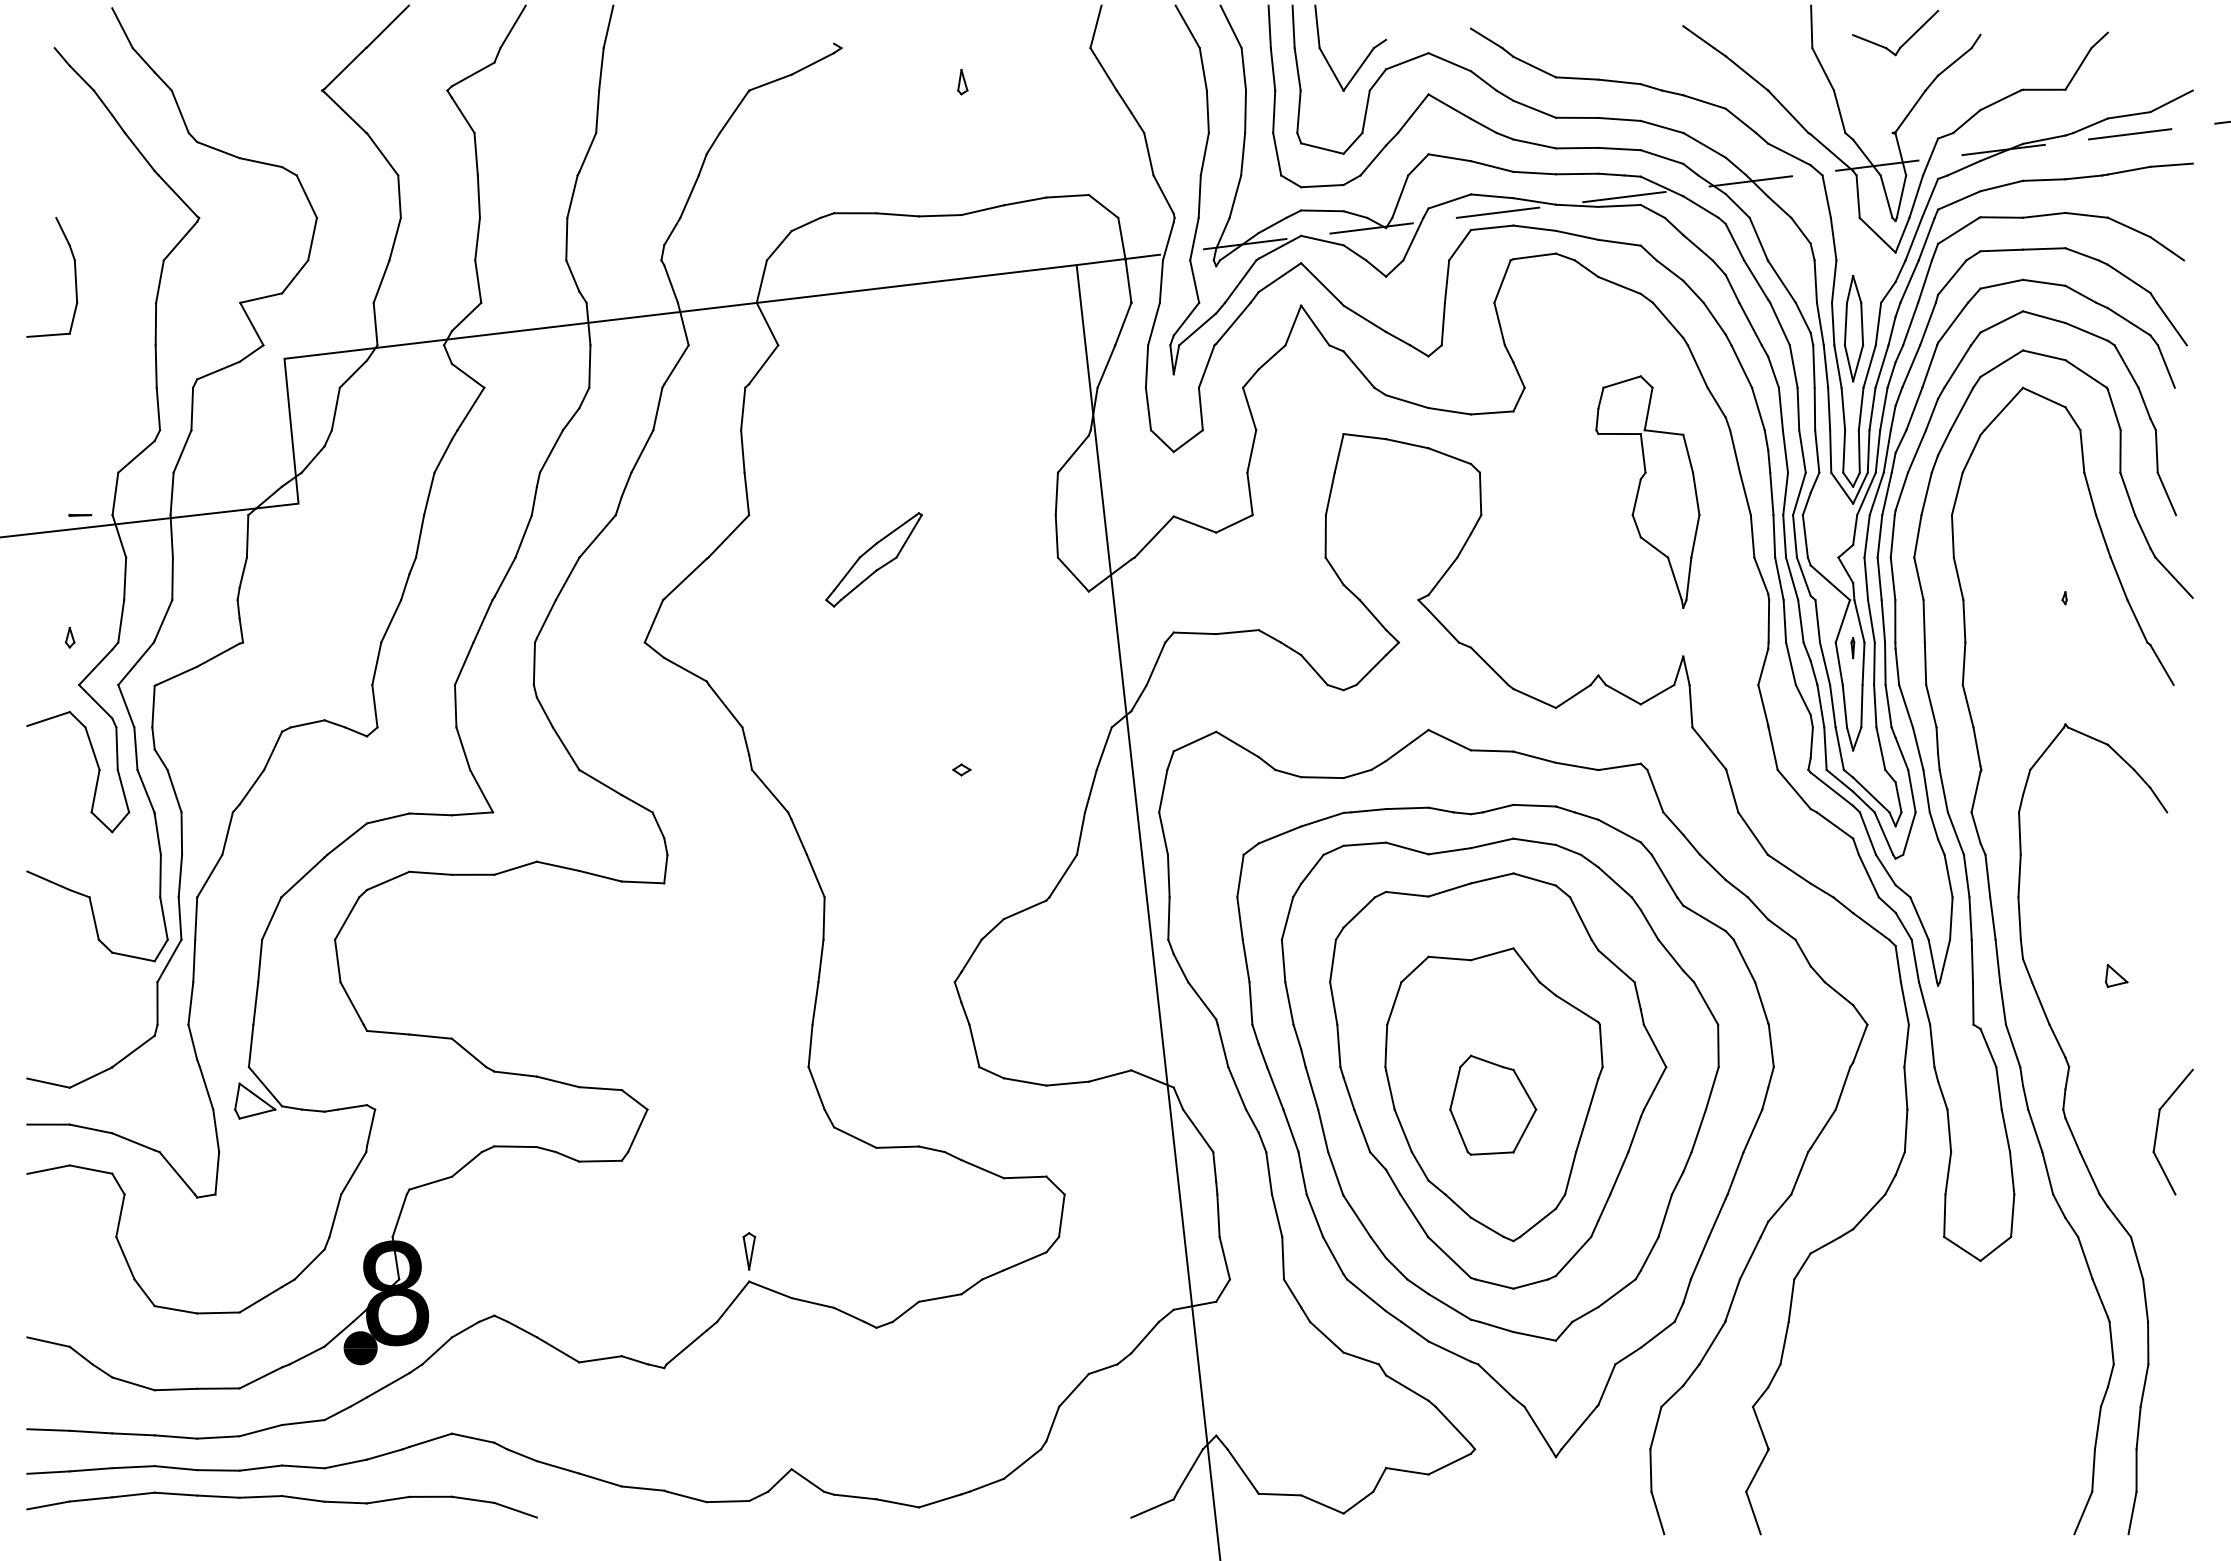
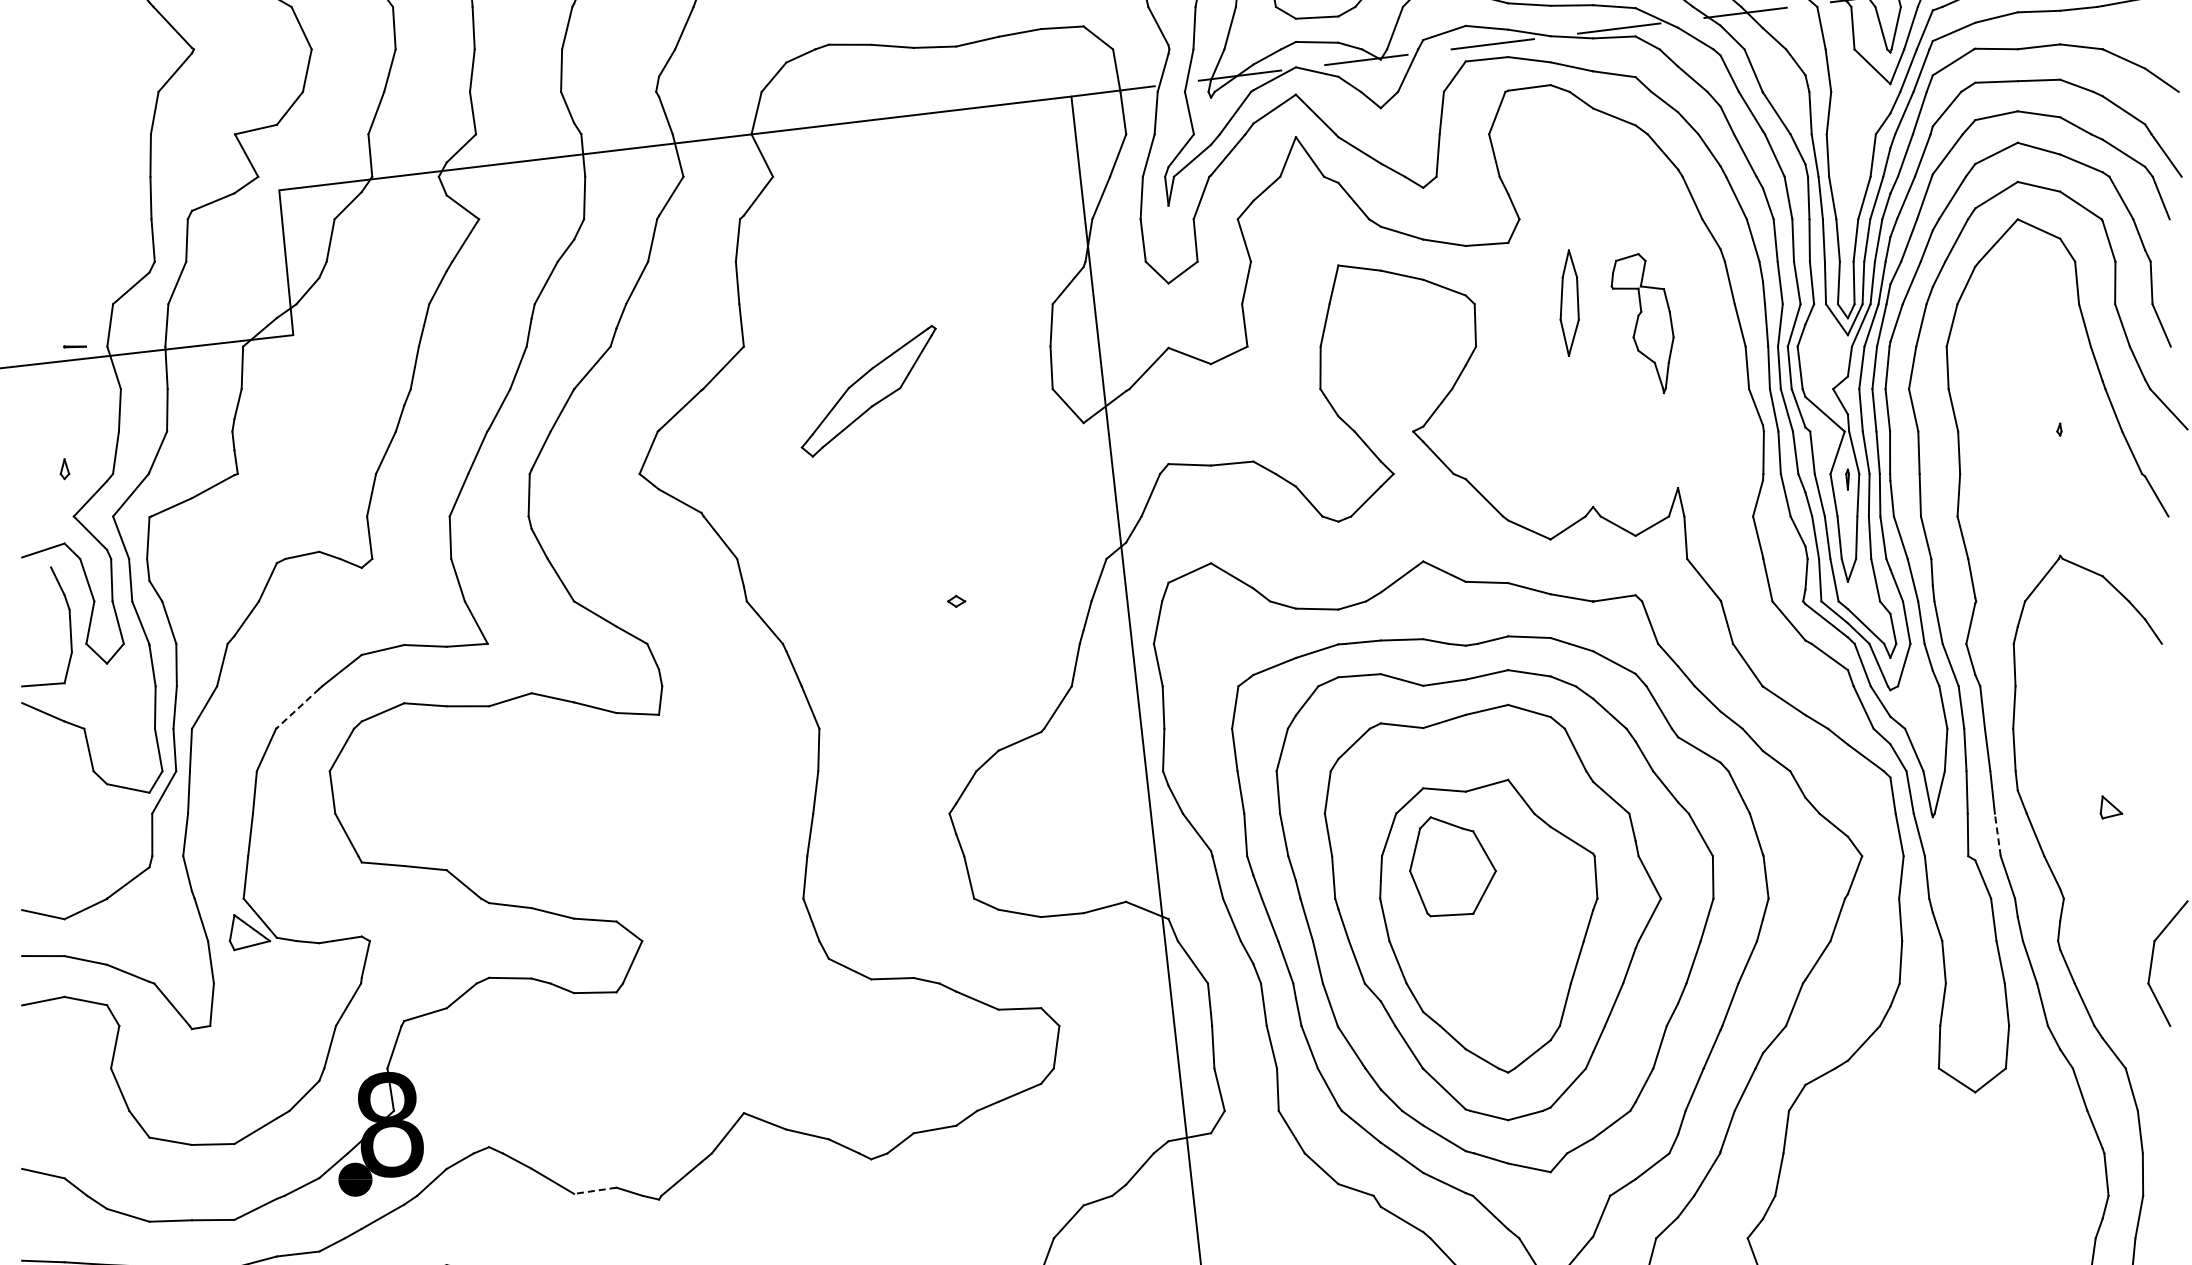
part: (74, 276) -> (69, 625), moved
part: (1853, 328) -> (1569, 302), moved
part: (1647, 491) -> (1642, 322), size x0.6
part: (873, 559) -> (868, 390), size x1.4
line: (303, 877) -> (298, 708), solid -> dashed
line: (2002, 1002) -> (1997, 833), solid -> dashed
part: (1493, 1104) -> (1453, 865), moved
part: (749, 1251) -> (744, 1082), removed
line: (600, 1359) -> (595, 1190), solid -> dashed

